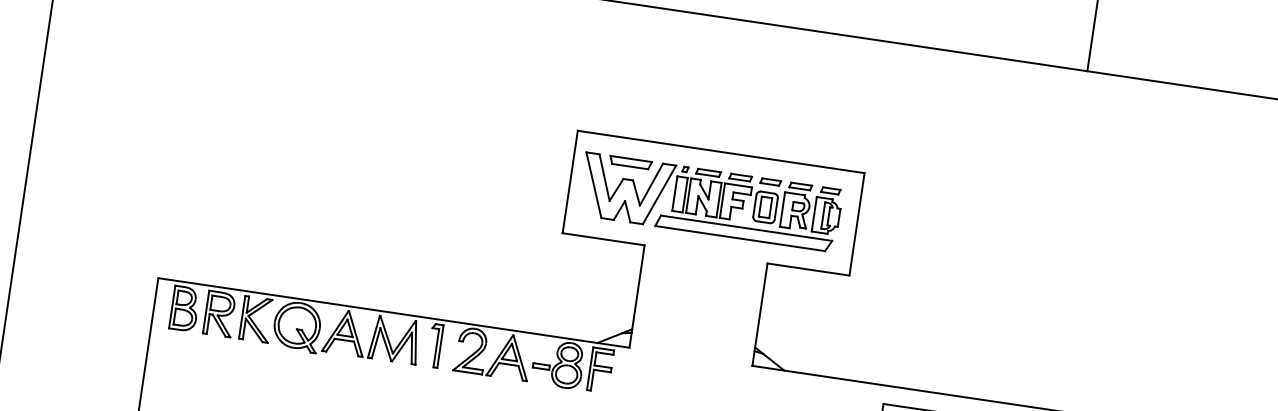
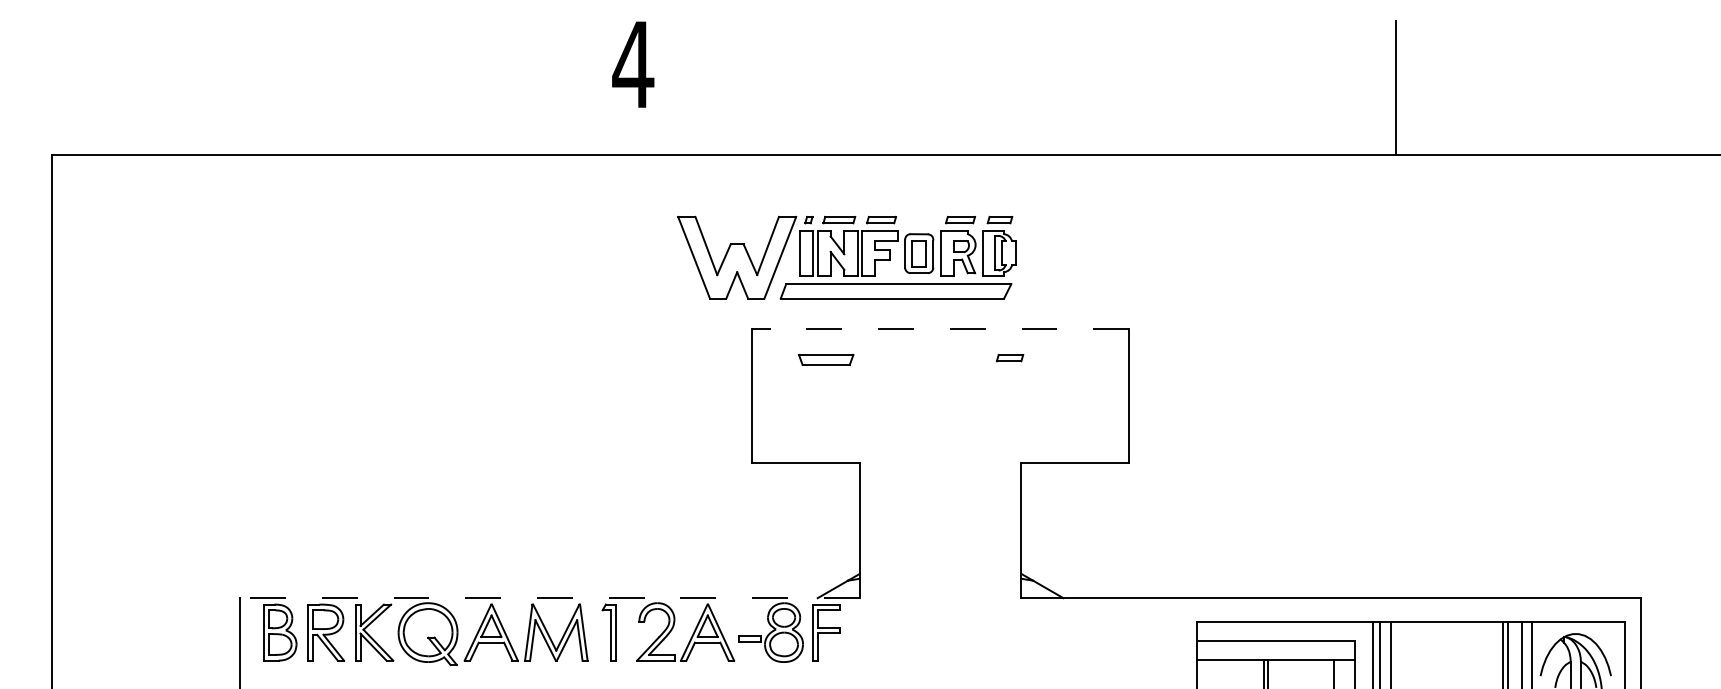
line: (721, 151) -> (940, 328), solid -> dashed
part: (709, 202) -> (846, 257), moved
line: (394, 313) -> (550, 598), solid -> dashed

